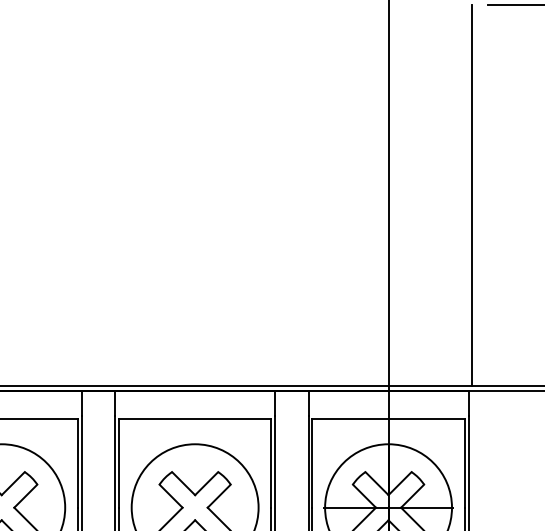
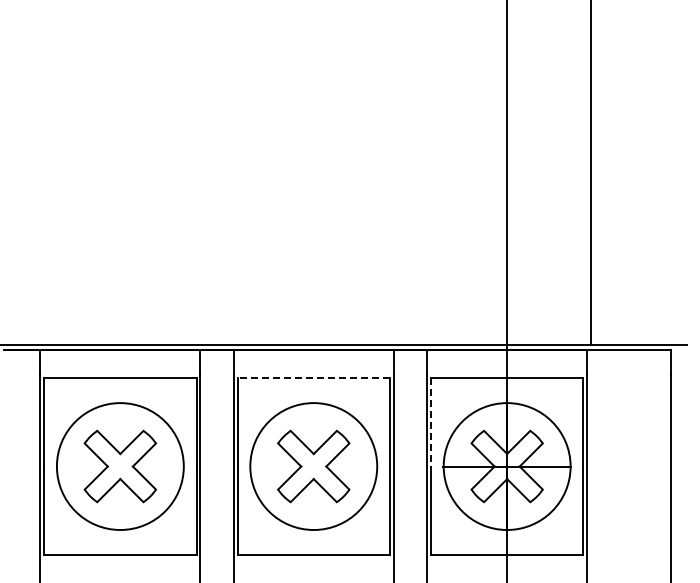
line: (194, 418) -> (313, 377), solid -> dashed
line: (312, 463) -> (431, 422), solid -> dashed

